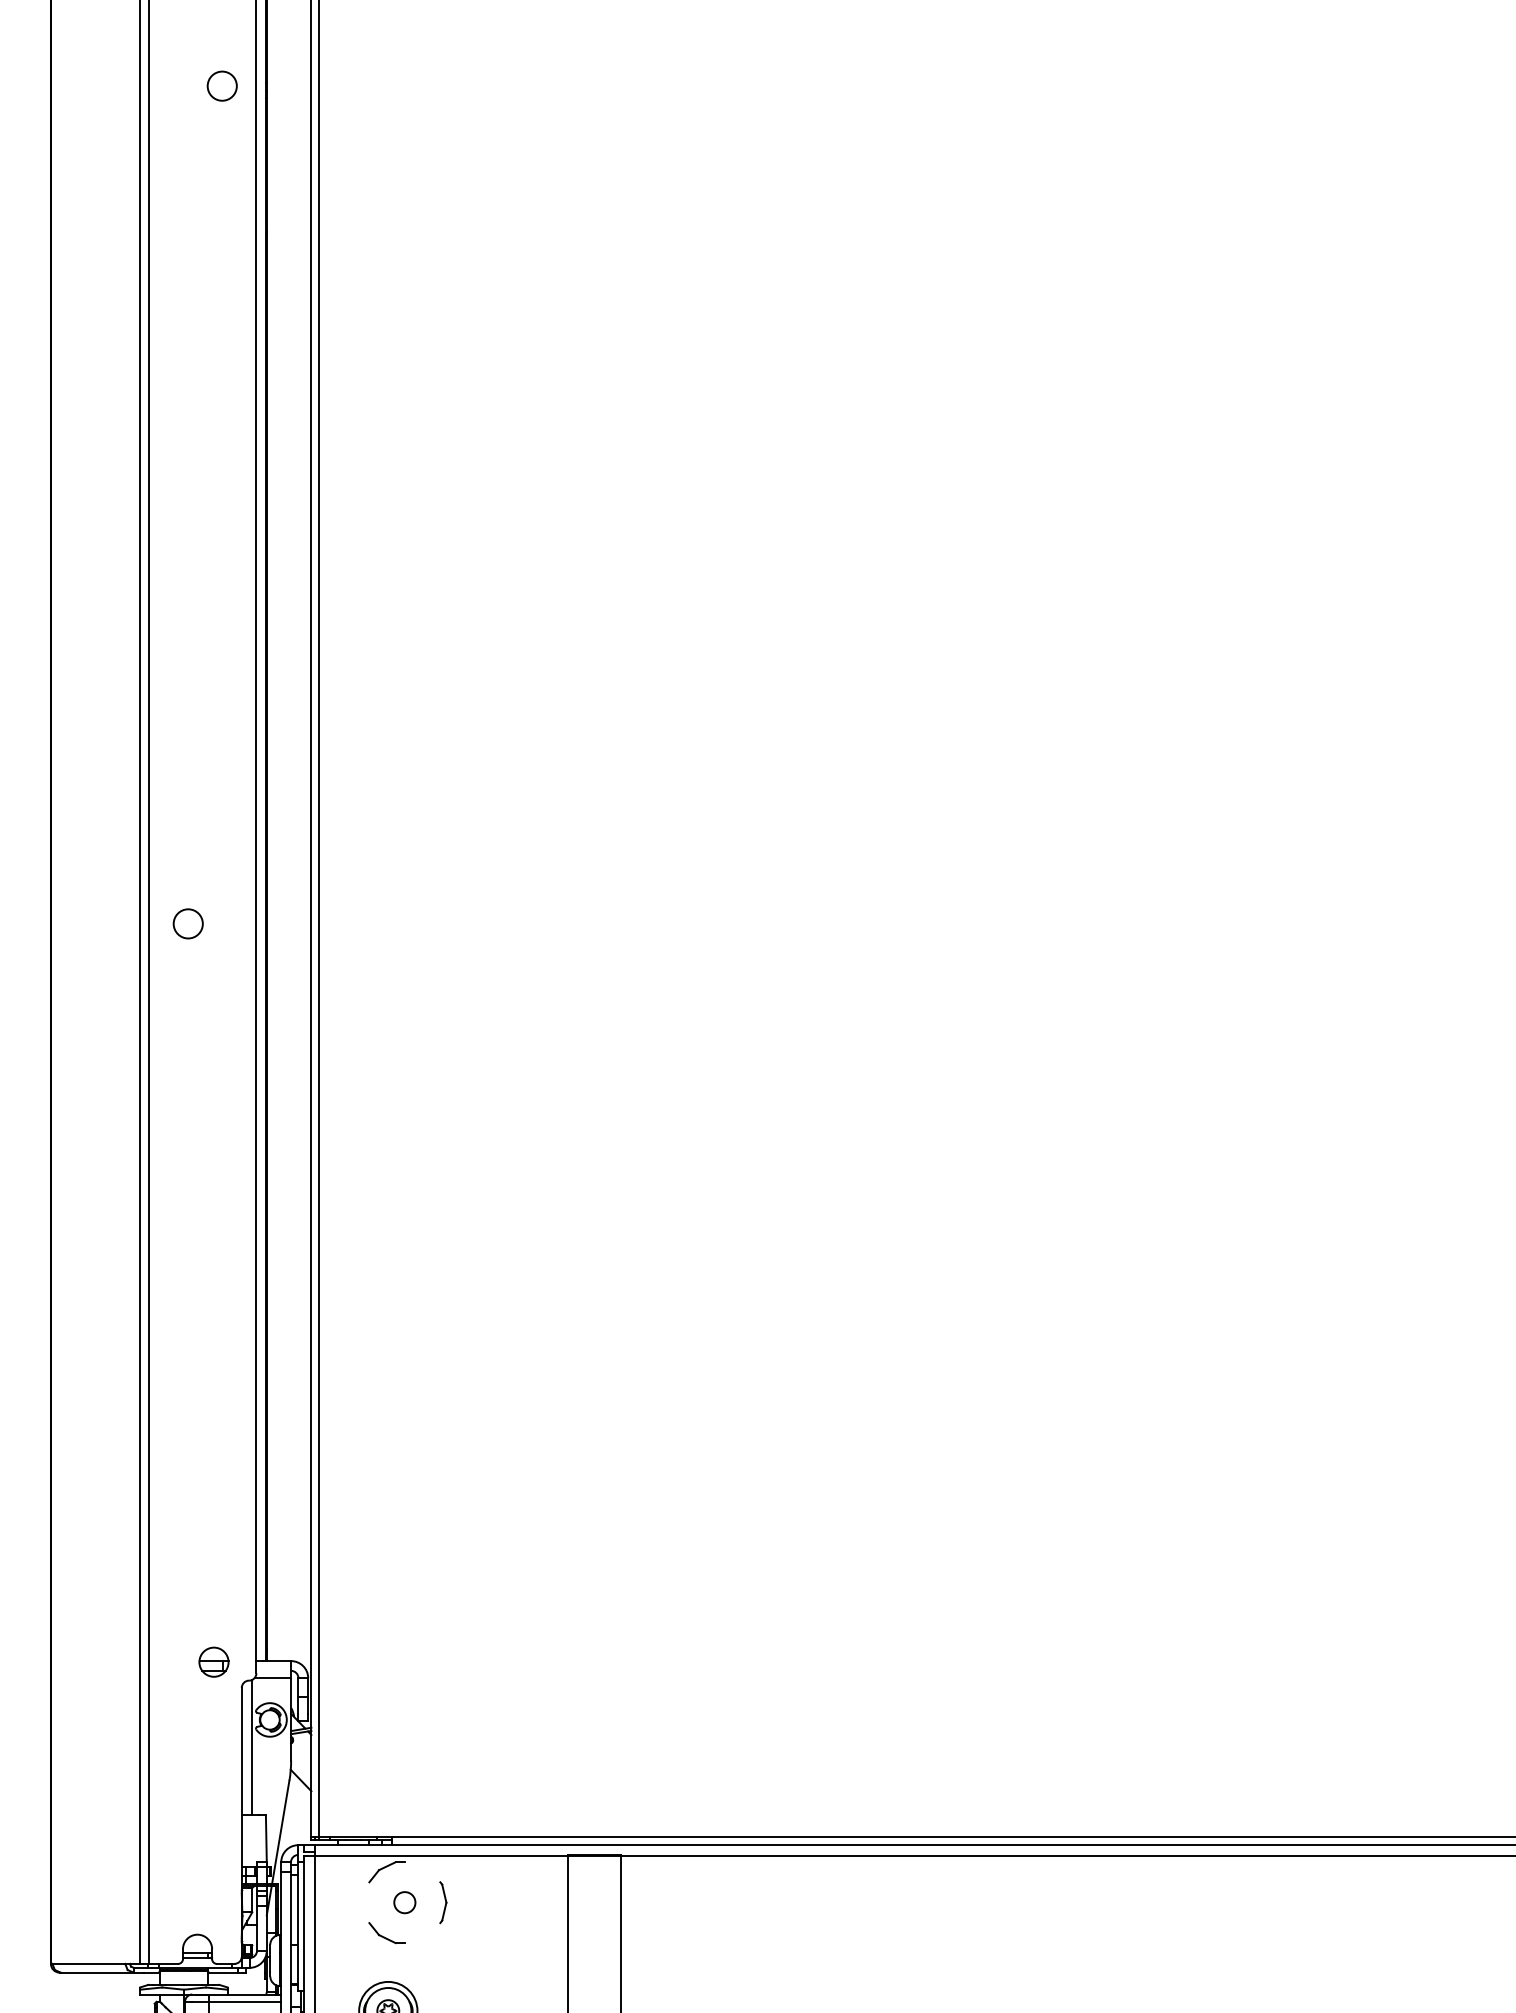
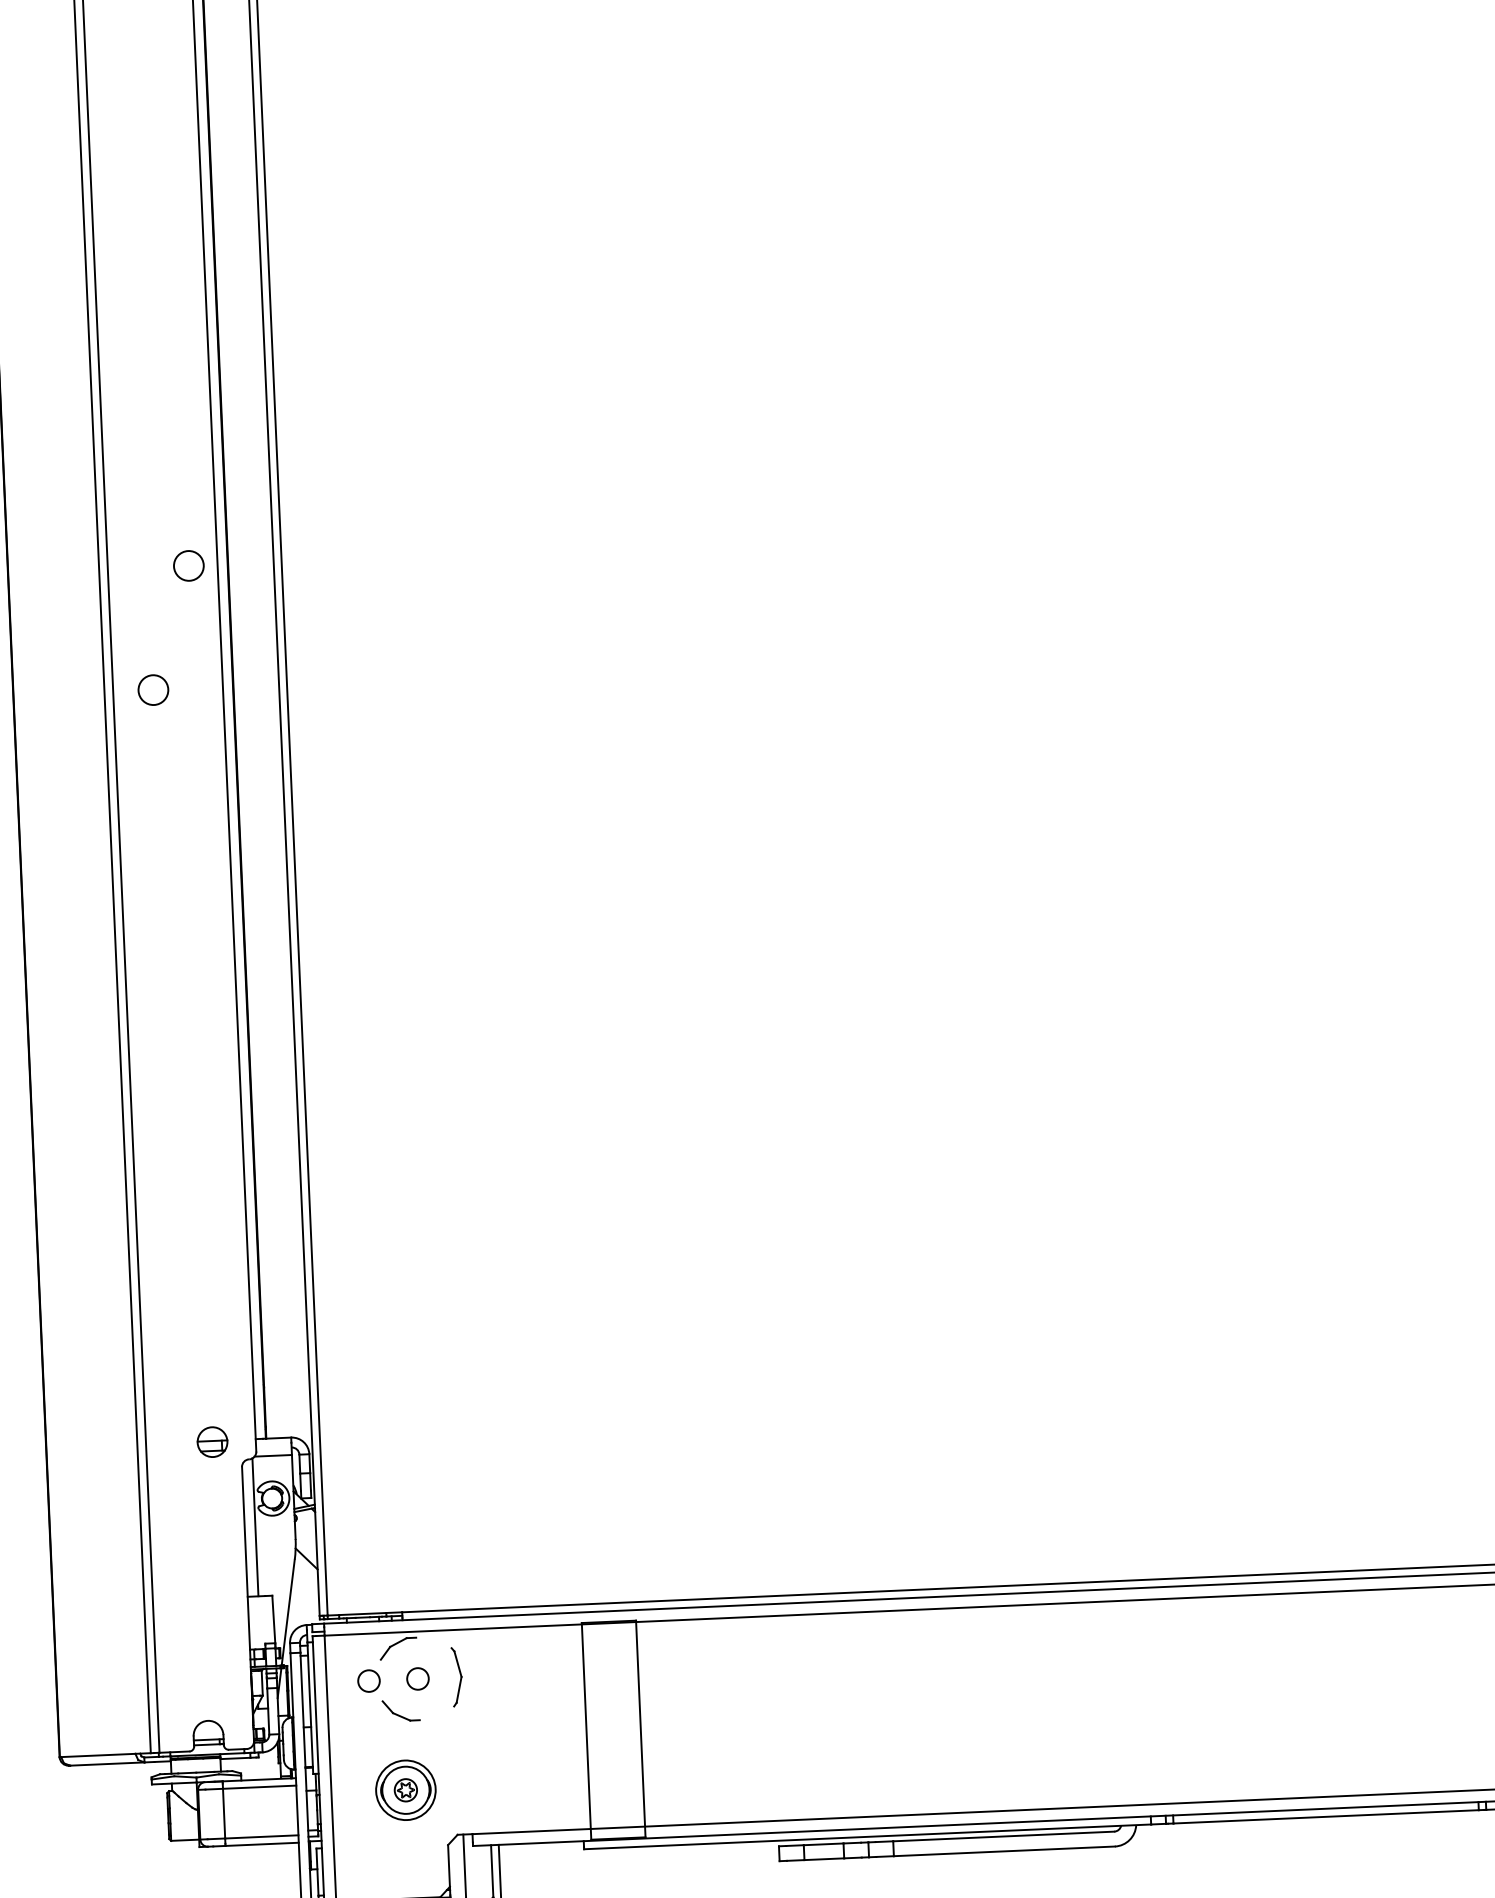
circle: (227, 803) -> (188, 565), added
circle: (356, 1902) -> (368, 1680), added
part: (443, 1902) -> (457, 1677), size x1.4

